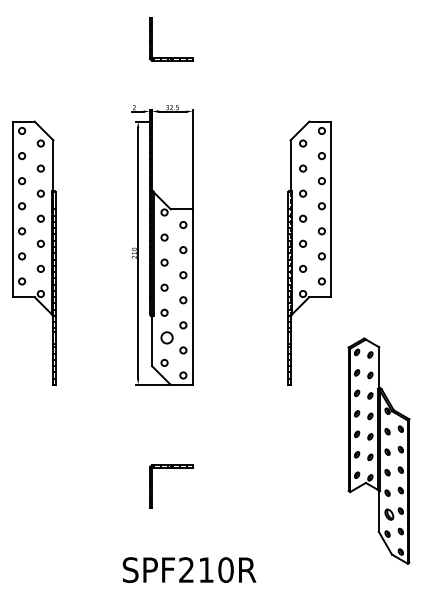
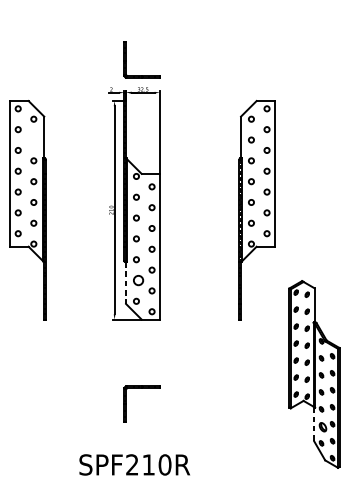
part: (171, 57) -> (142, 75), moved
circle: (40, 168) -> (33, 139), removed
line: (152, 341) -> (126, 283), solid -> dashed
line: (378, 511) -> (314, 424), solid -> dashed
text: (189, 569) -> (134, 464), moved

